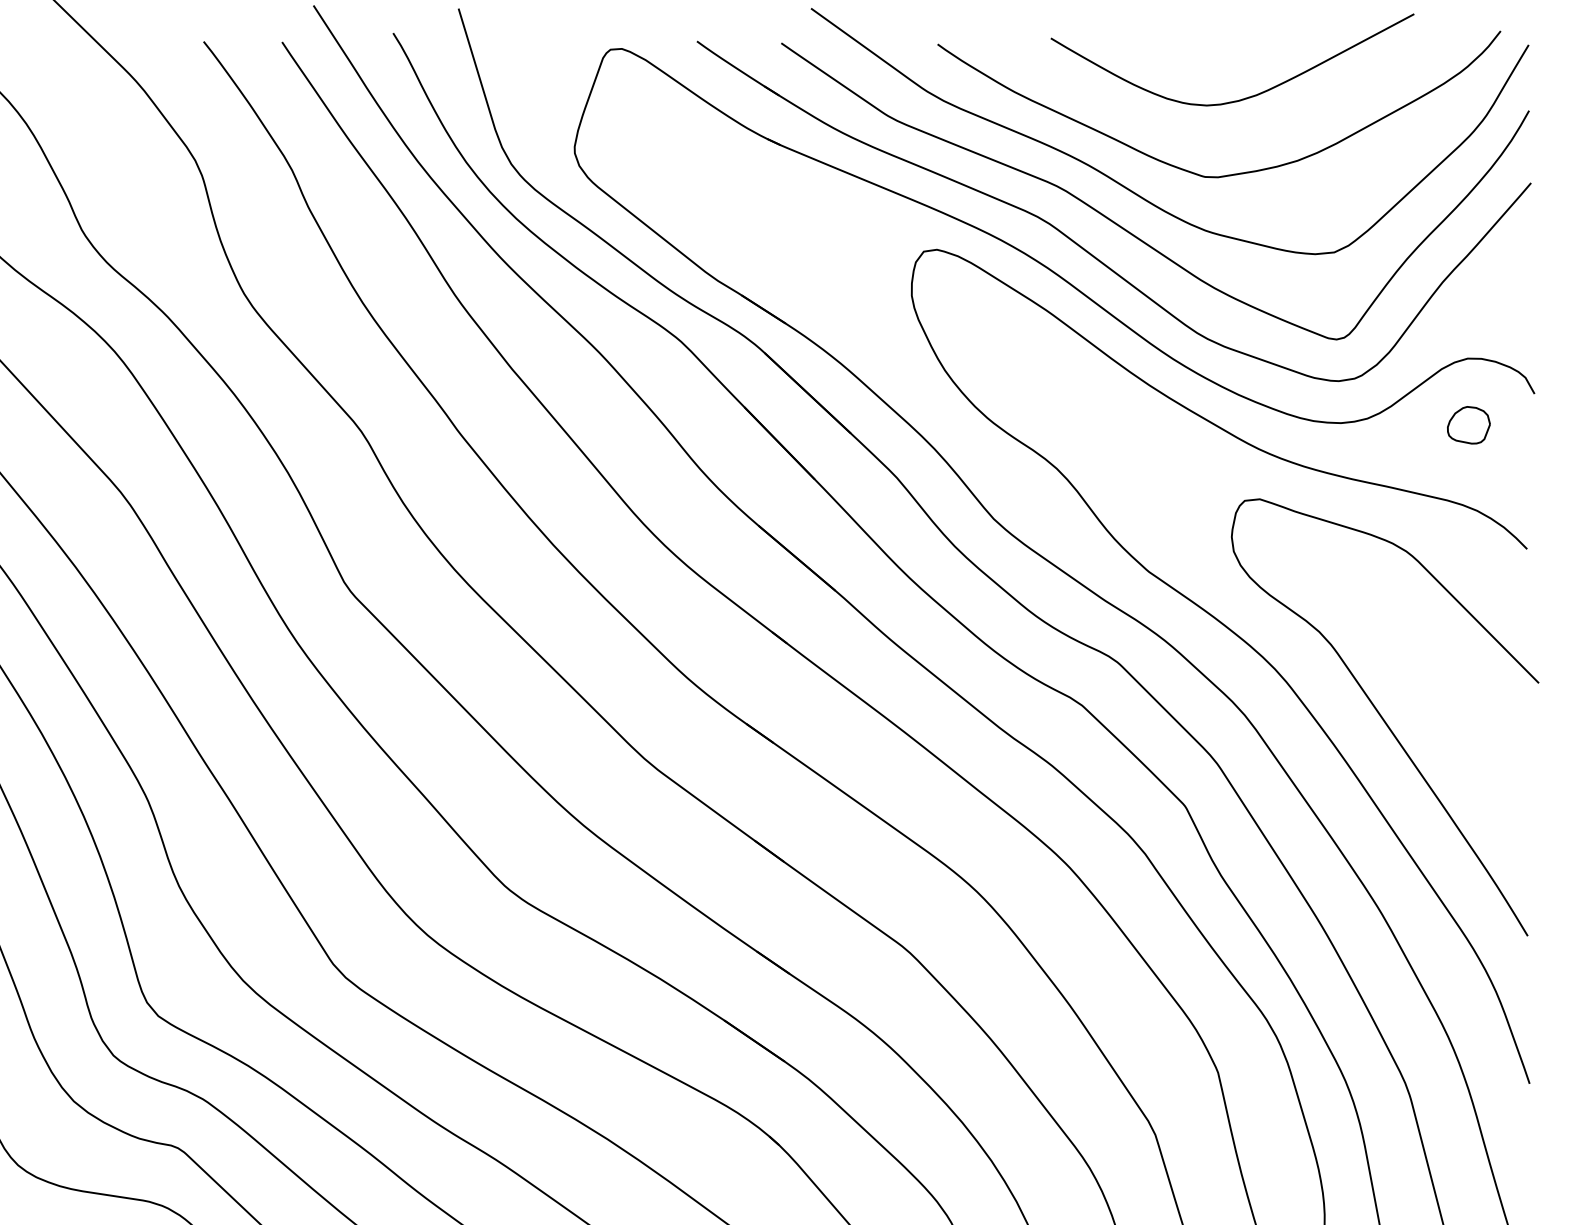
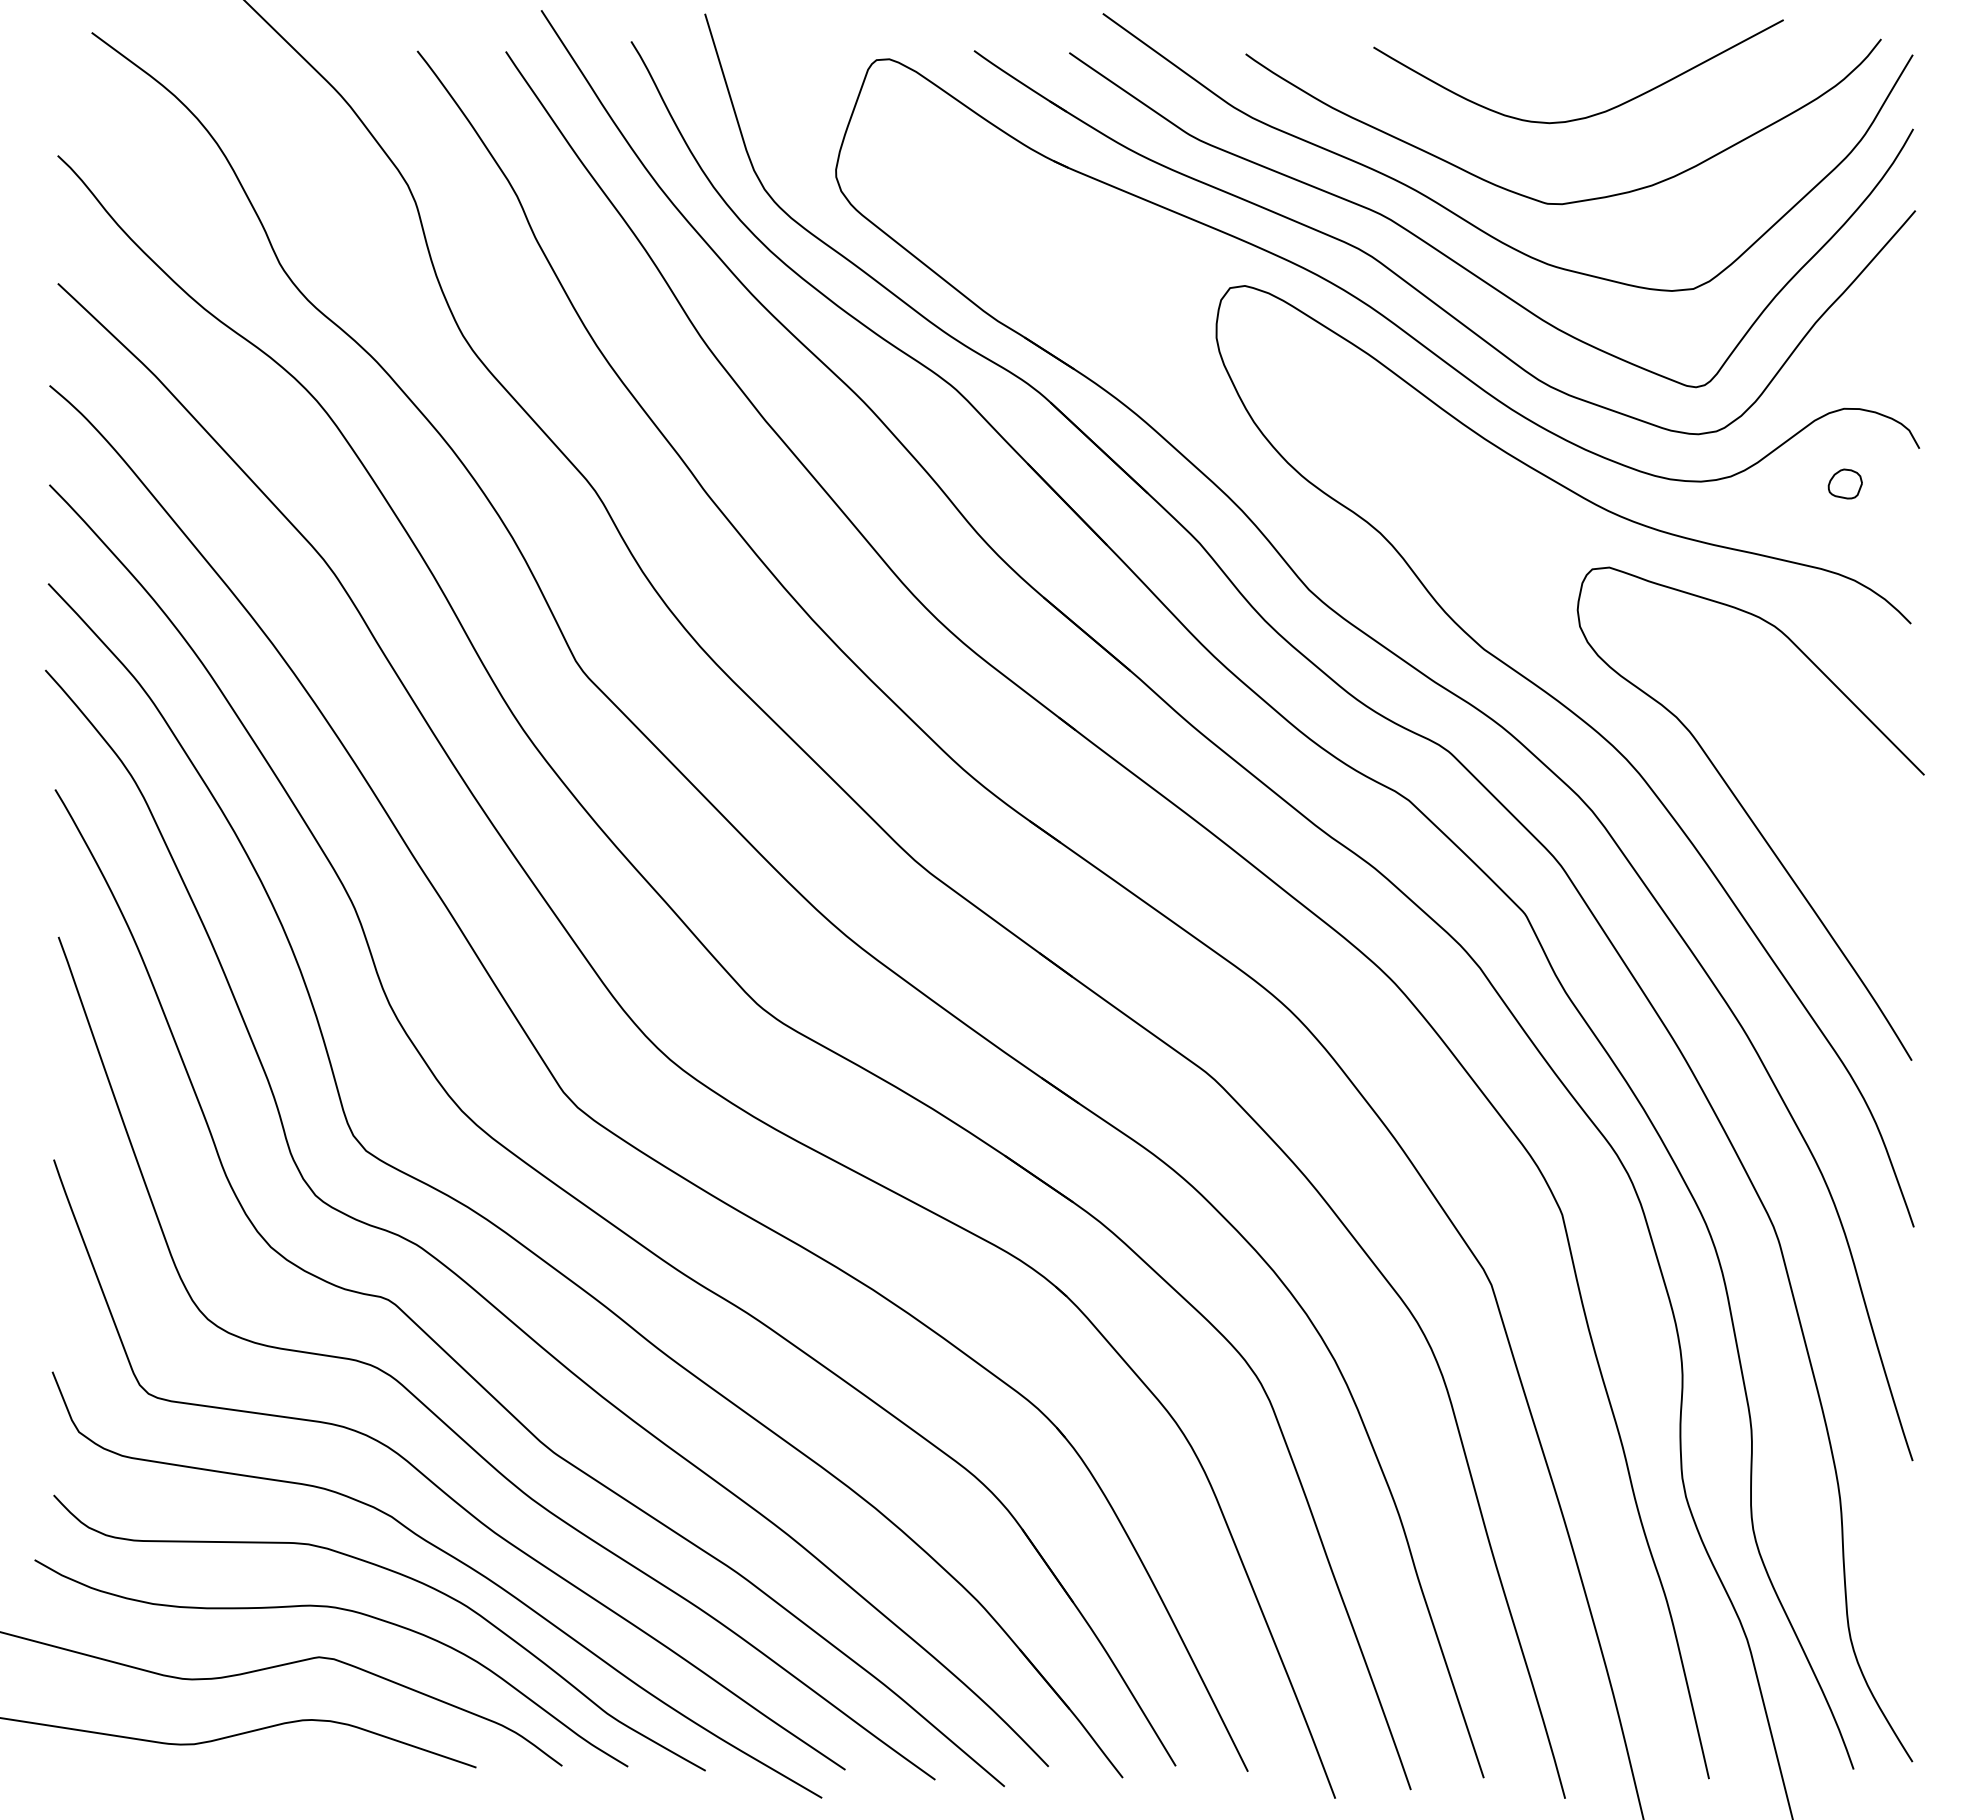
part: (1469, 424) -> (1845, 483), size x0.7

